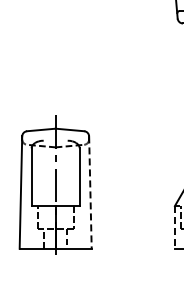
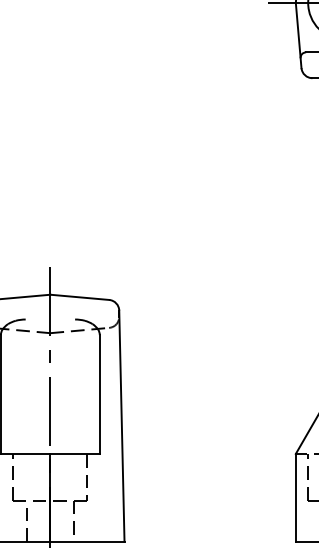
line: (90, 193) -> (122, 428), dashed -> solid
line: (174, 227) -> (294, 498), dashed -> solid

